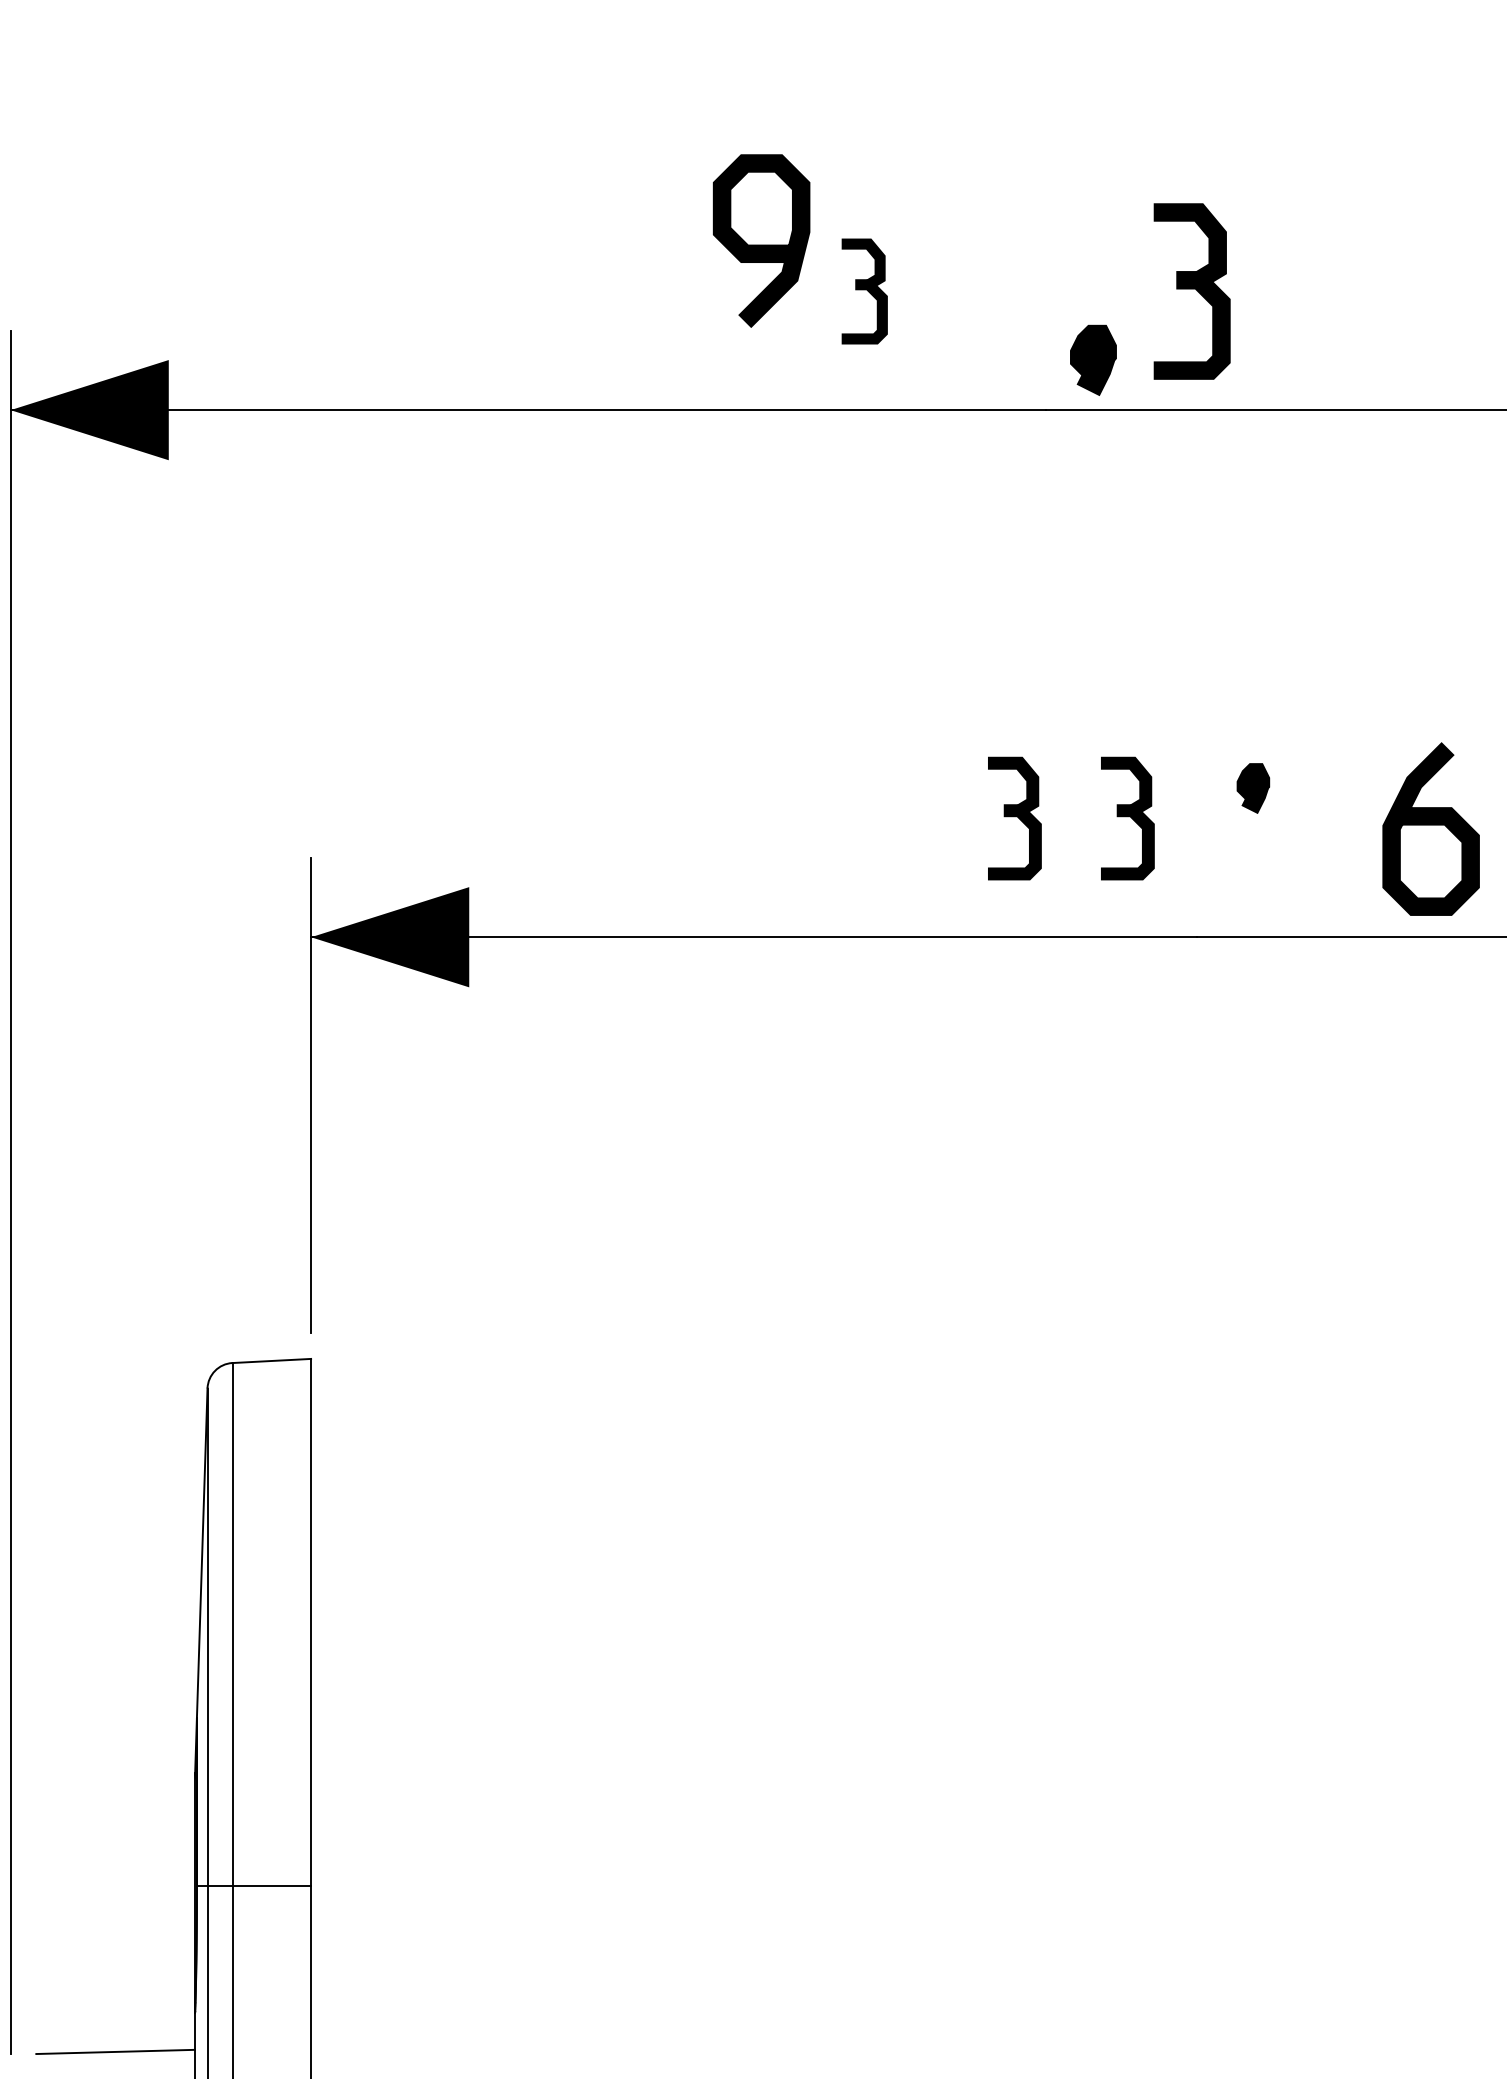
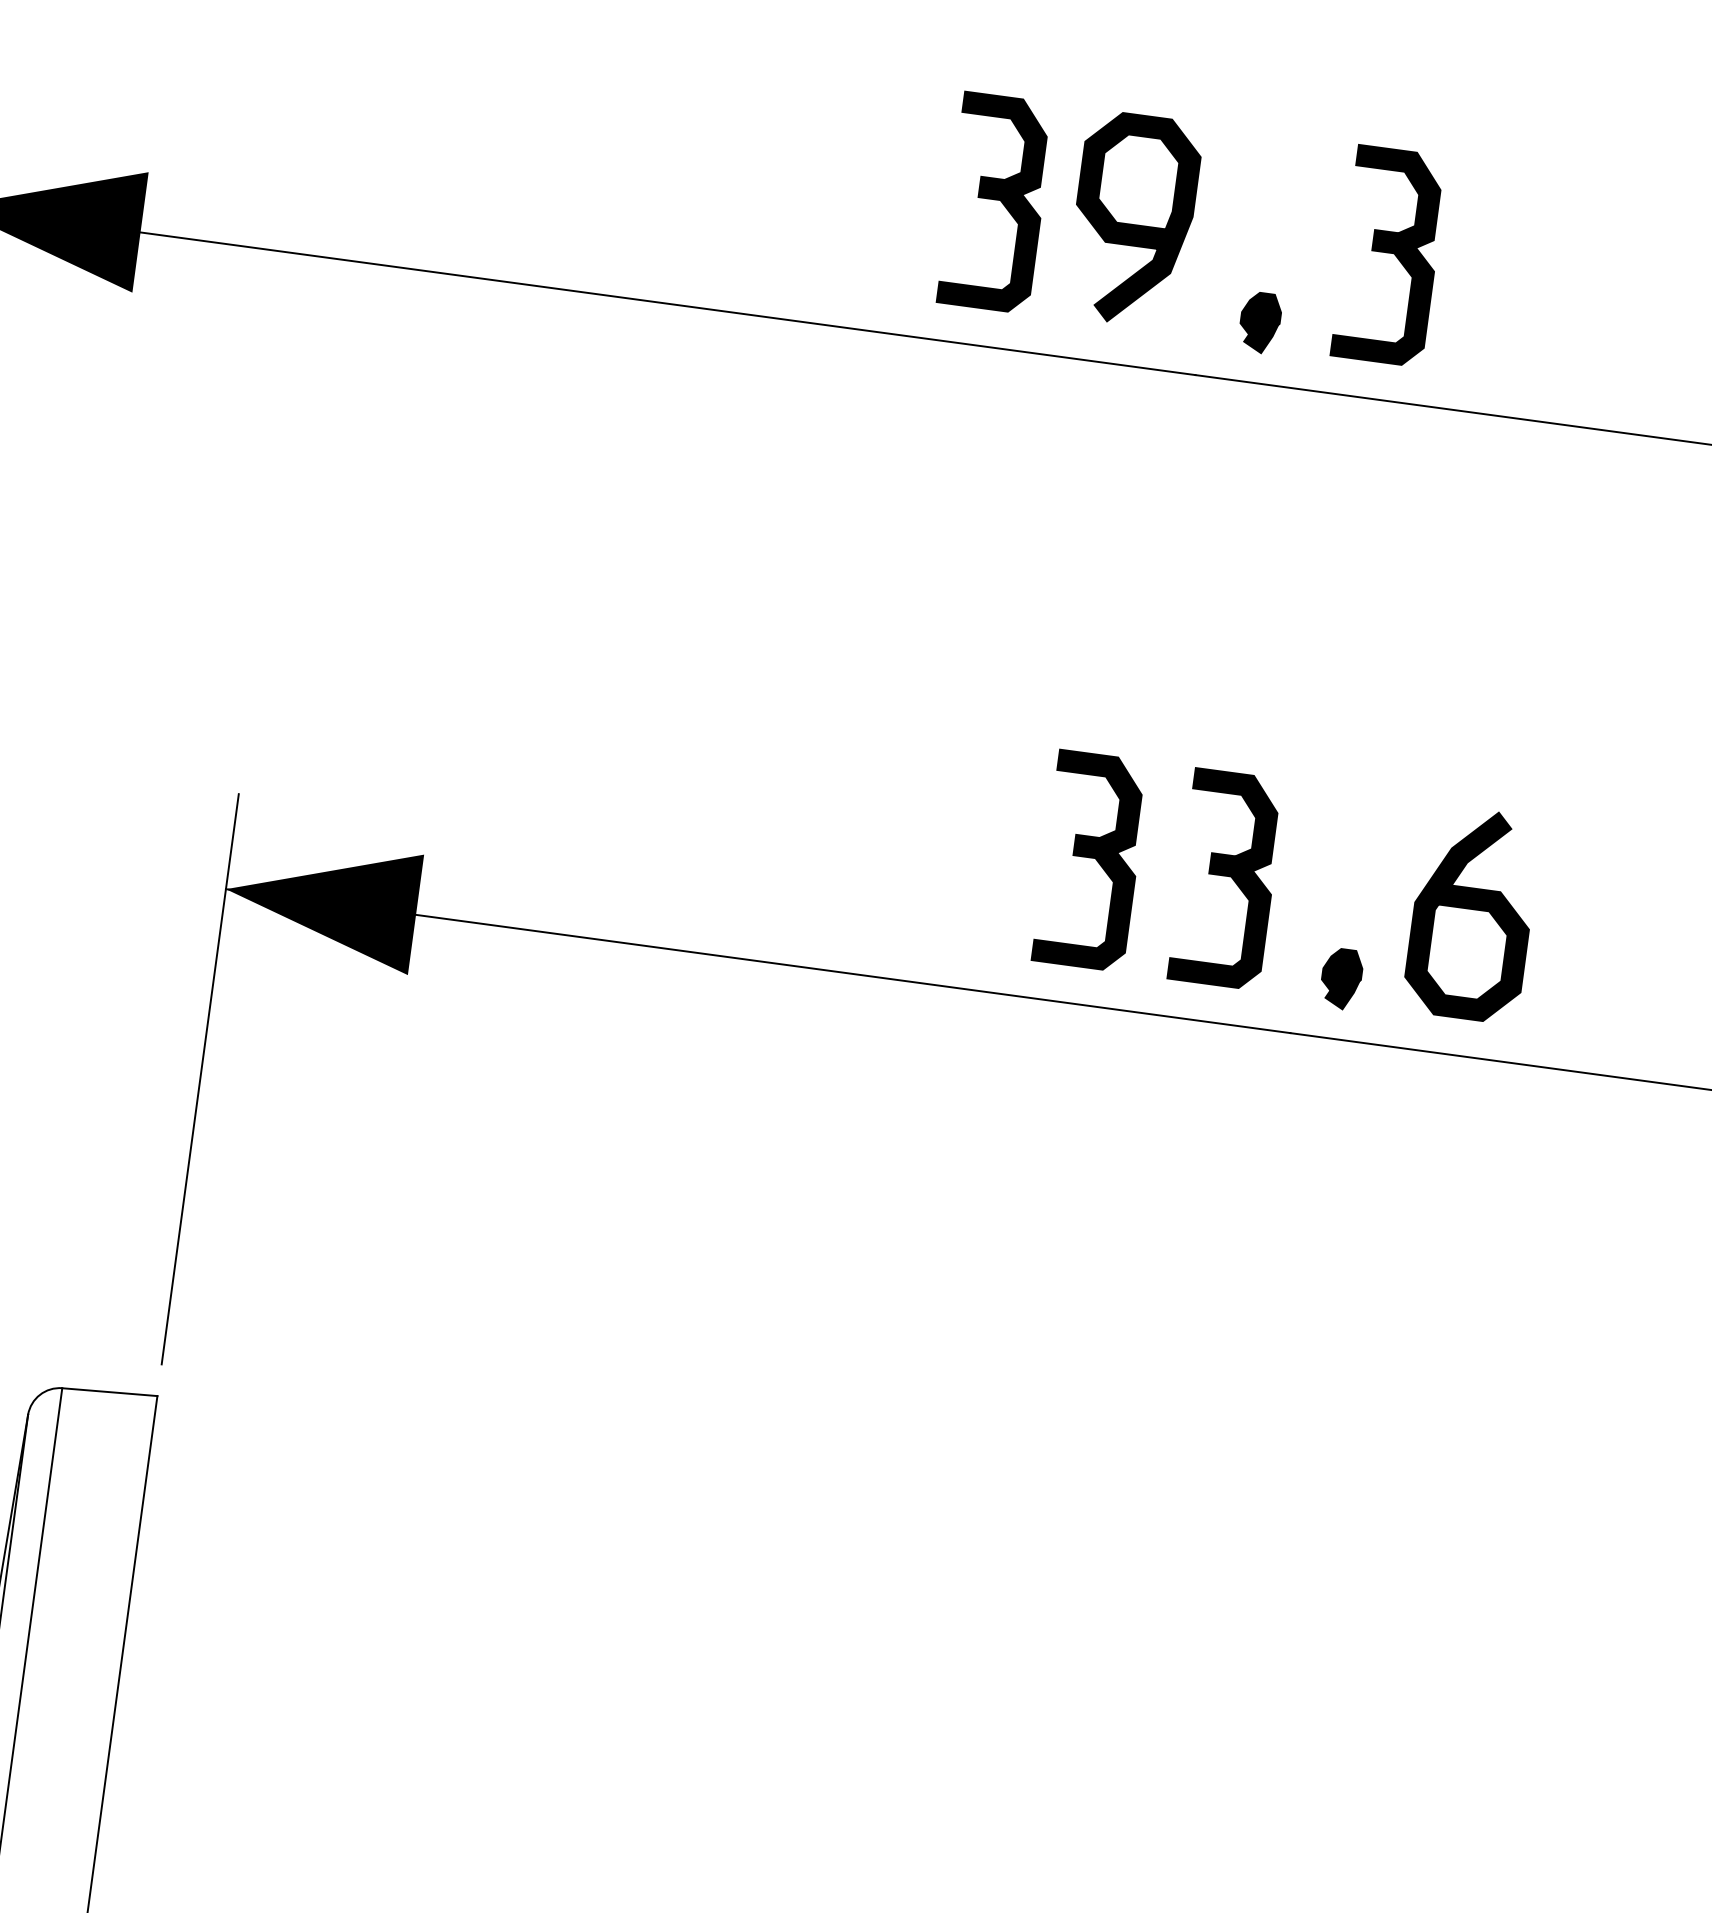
curve: (761, 244) -> (1132, 223), moved
part: (864, 291) -> (996, 202), size x1.67
part: (1093, 360) -> (1260, 323), size x0.71
part: (1253, 788) -> (1341, 979), moved
part: (1014, 818) -> (1090, 860), size x1.43
part: (1127, 818) -> (1226, 879), size x1.43
curve: (1430, 825) -> (1472, 909), moved

